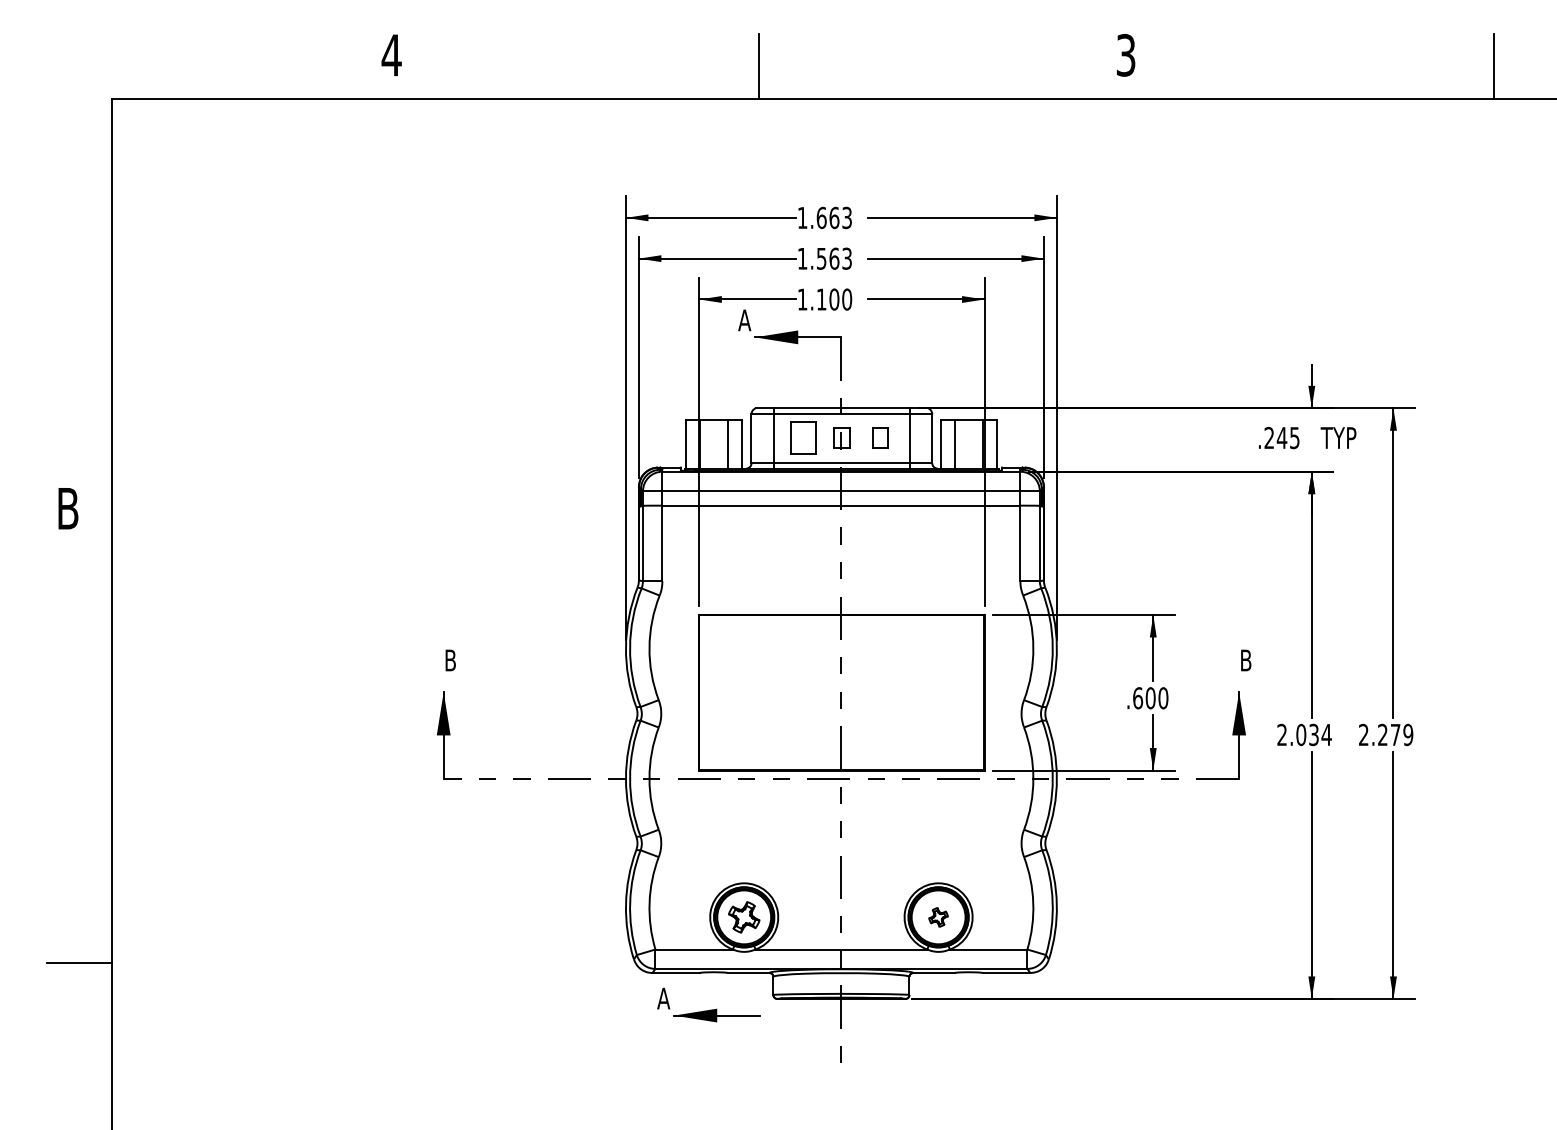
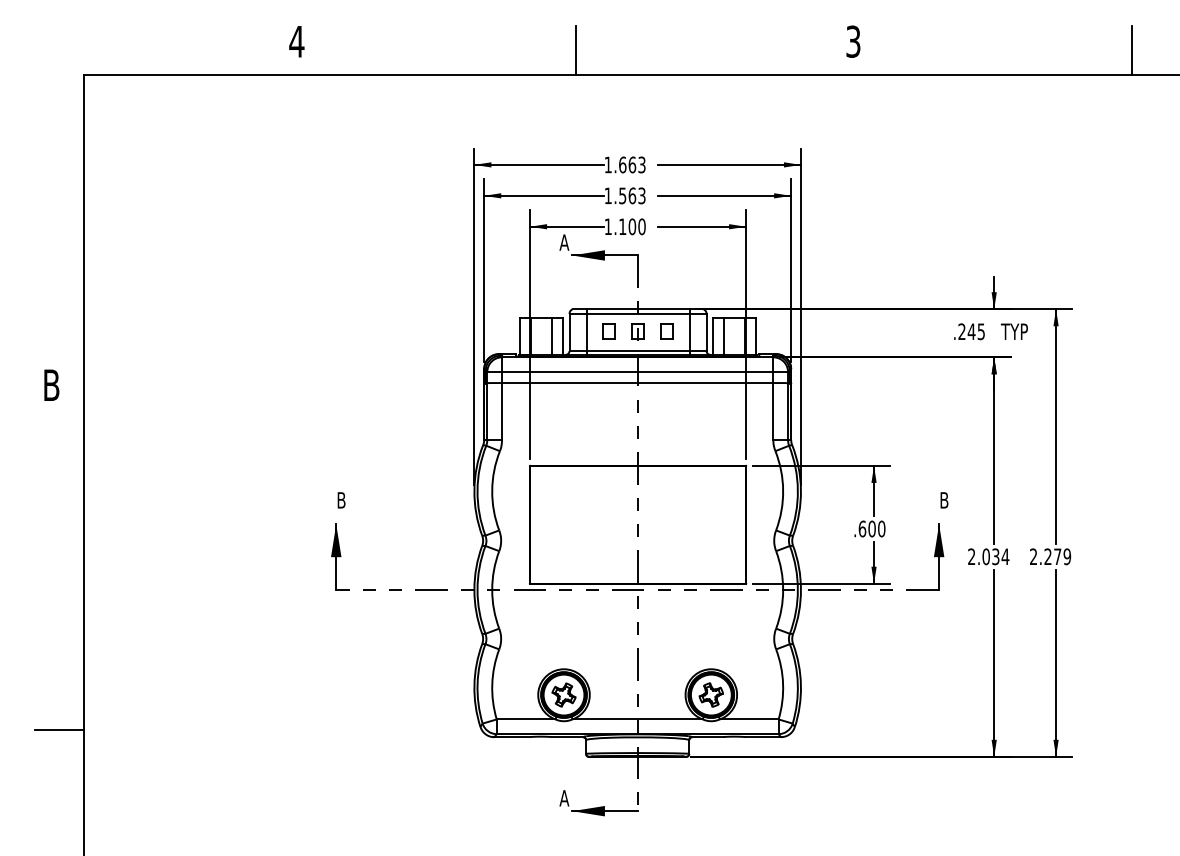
part: (803, 437) -> (608, 331), size x0.62
part: (938, 917) -> (711, 695), size x1.67
part: (708, 1004) -> (598, 802), moved

